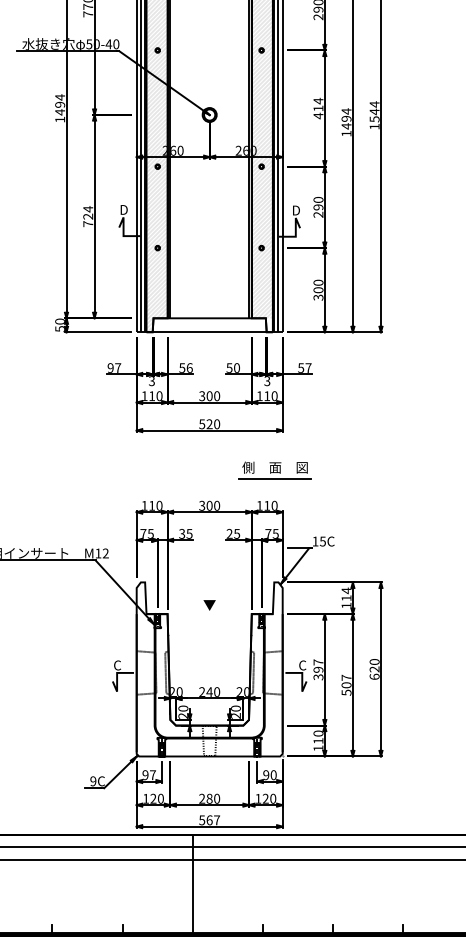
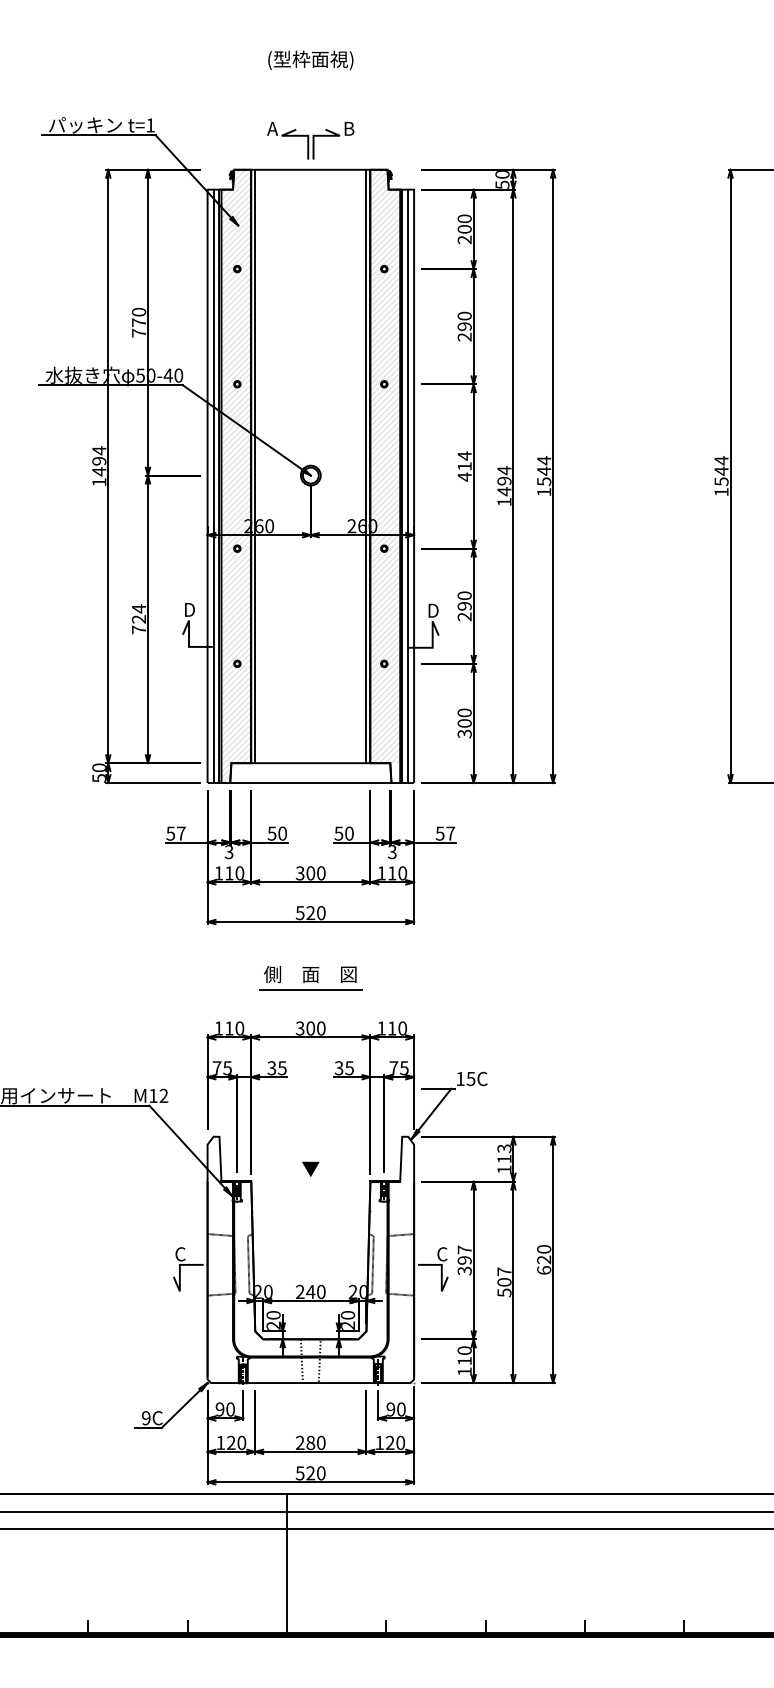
text: (110, 368) -> (170, 833), 97 -> 57
text: (189, 368) -> (282, 833), 56 -> 50
part: (275, 470) -> (310, 978), moved
text: (229, 534) -> (338, 1068), 25 -> 35
text: (346, 590) -> (504, 1148), 114 -> 113
text: (152, 775) -> (230, 1409), 97 -> 90
text: (212, 820) -> (315, 1473), 567 -> 520

